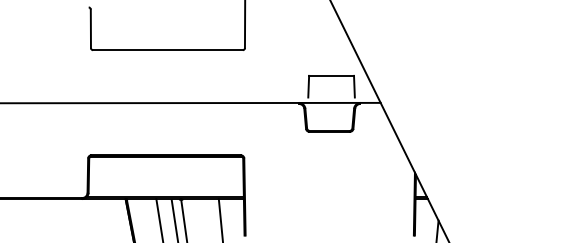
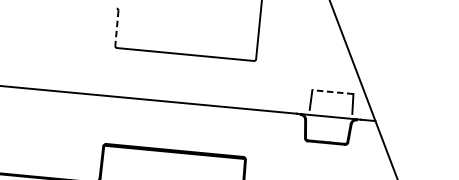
line: (90, 29) -> (116, 28), solid -> dashed
line: (331, 75) -> (332, 91), solid -> dashed

